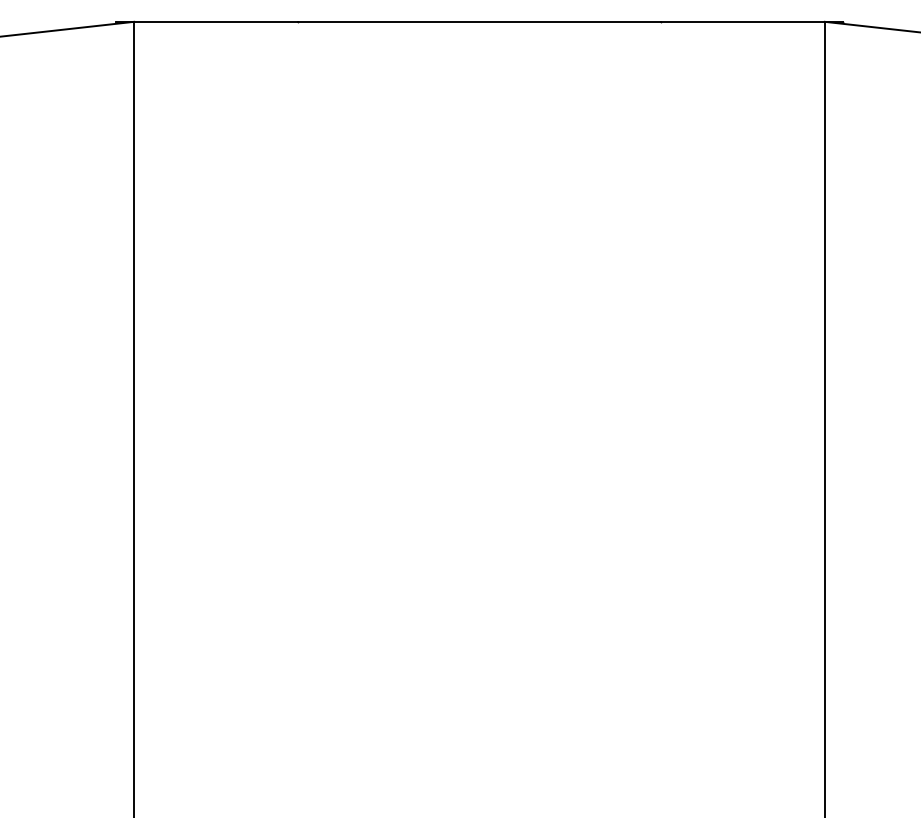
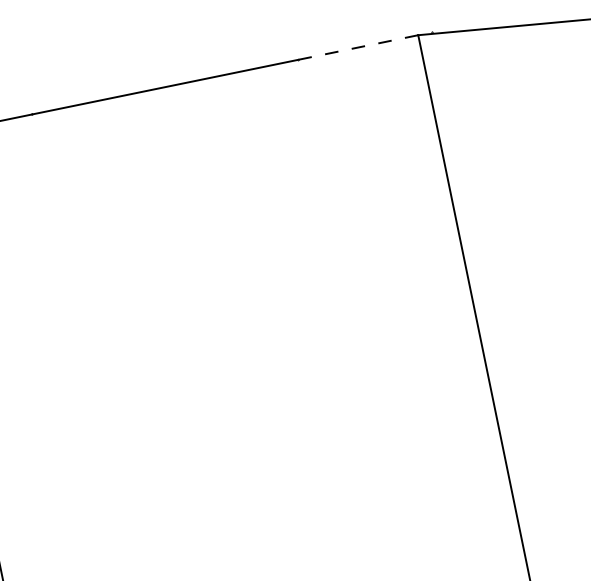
line: (752, 21) -> (365, 45), solid -> dashed

